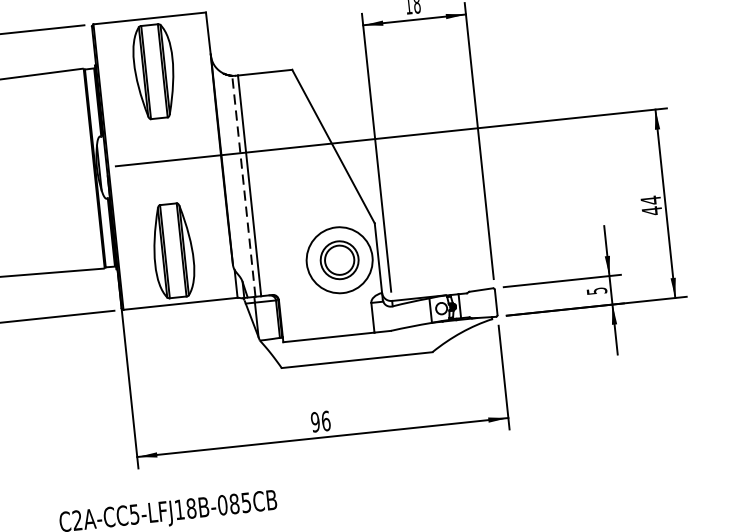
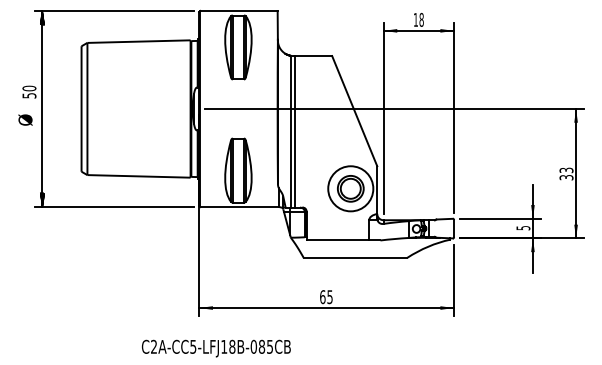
line: (243, 186) -> (290, 131), dashed -> solid
text: (651, 204) -> (566, 173), 44 -> 33
text: (320, 422) -> (326, 297), 96 -> 65

